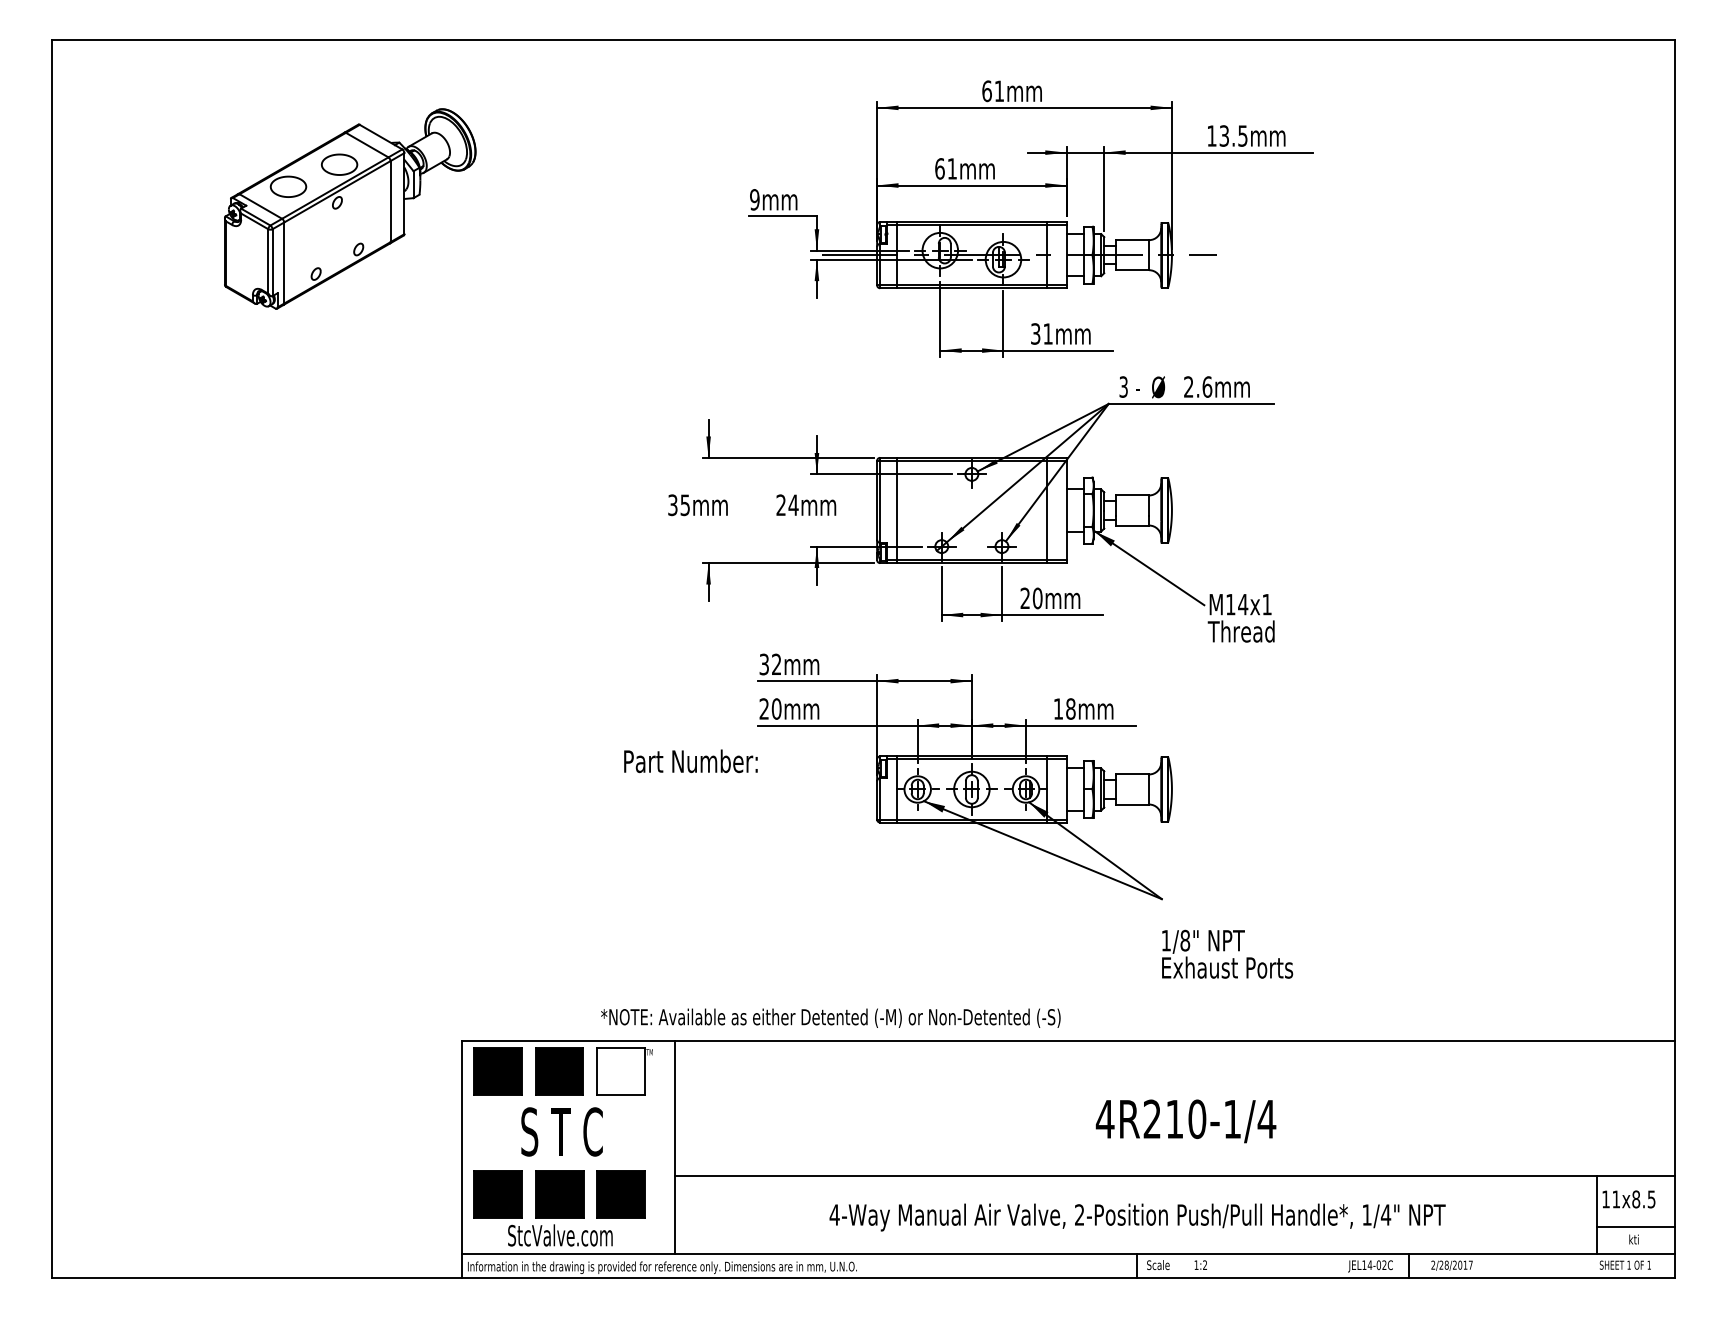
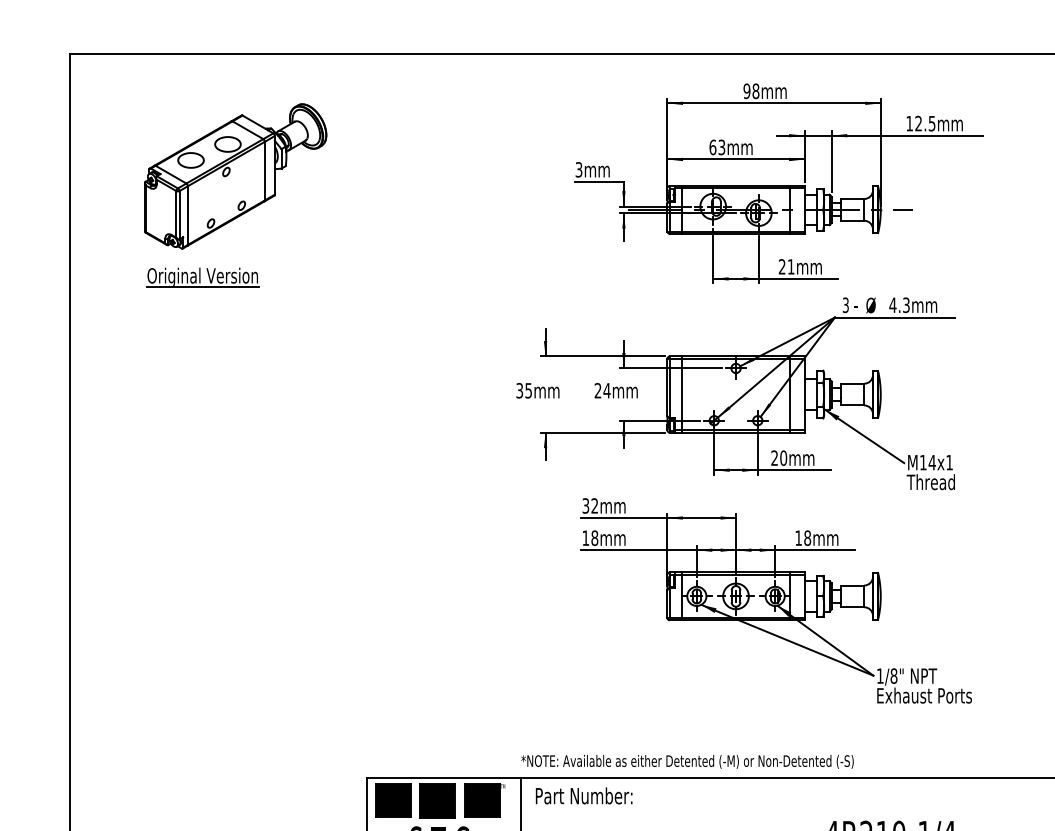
text: (993, 91) -> (751, 91), 61mm -> 98mm
text: (1223, 135) -> (918, 123), 13.5mm -> 12.5mm
text: (951, 168) -> (721, 147), 61mm -> 63mm
text: (754, 199) -> (578, 169), 9mm -> 3mm
part: (350, 208) -> (235, 176), moved
text: (1035, 333) -> (782, 266), 31mm -> 21mm
part: (234, 348) -> (202, 277), added
text: (1197, 386) -> (899, 304), 2.6mm -> 4.3mm
text: (770, 708) -> (590, 537), 20mm -> 18mm
text: (690, 761) -> (583, 796), moved
text: (1227, 953) -> (924, 685), moved
text: (830, 1017) -> (687, 761), moved
fill: (620, 1071) -> (481, 800), added

